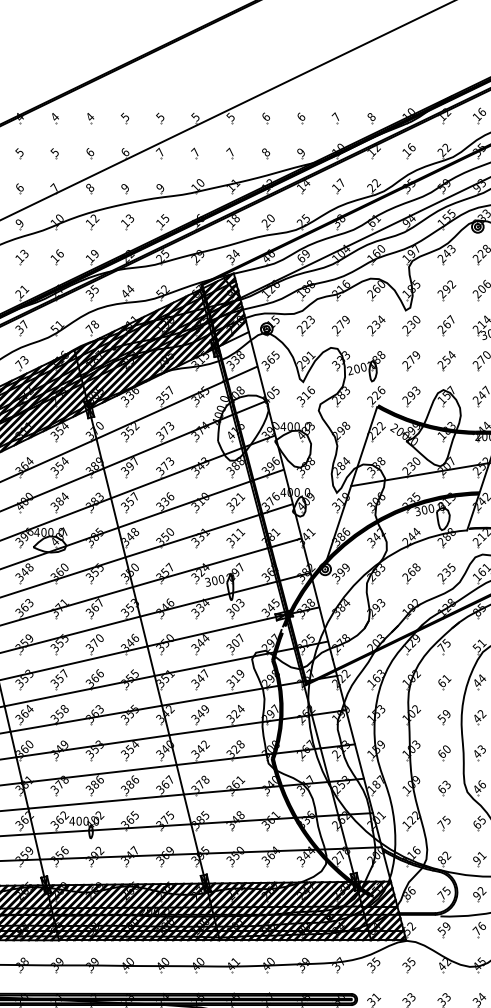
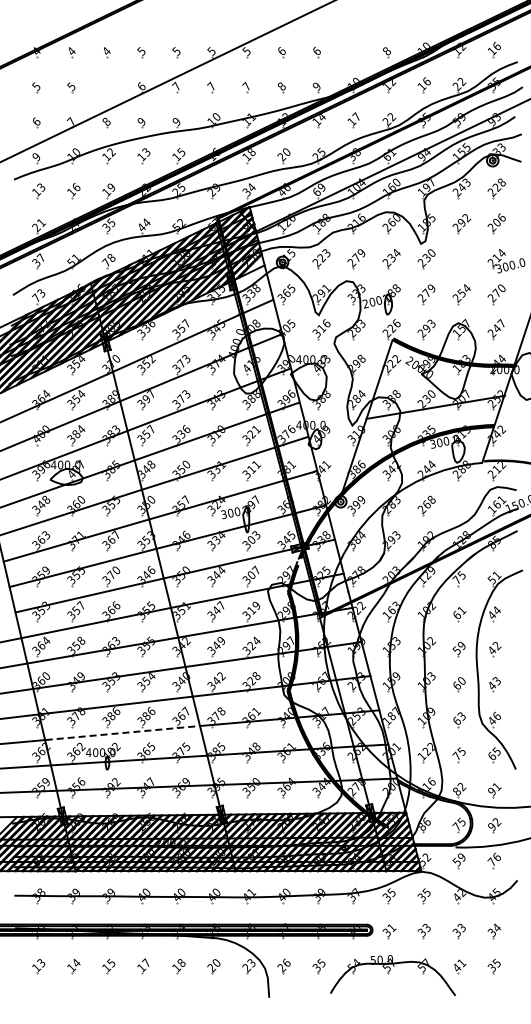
part: (334, 118) -> (350, 52), removed
part: (90, 153) -> (106, 87), removed
part: (445, 325) -> (460, 258), removed
part: (446, 573) -> (461, 505), removed
line: (107, 801) -> (123, 732), solid -> dashed

